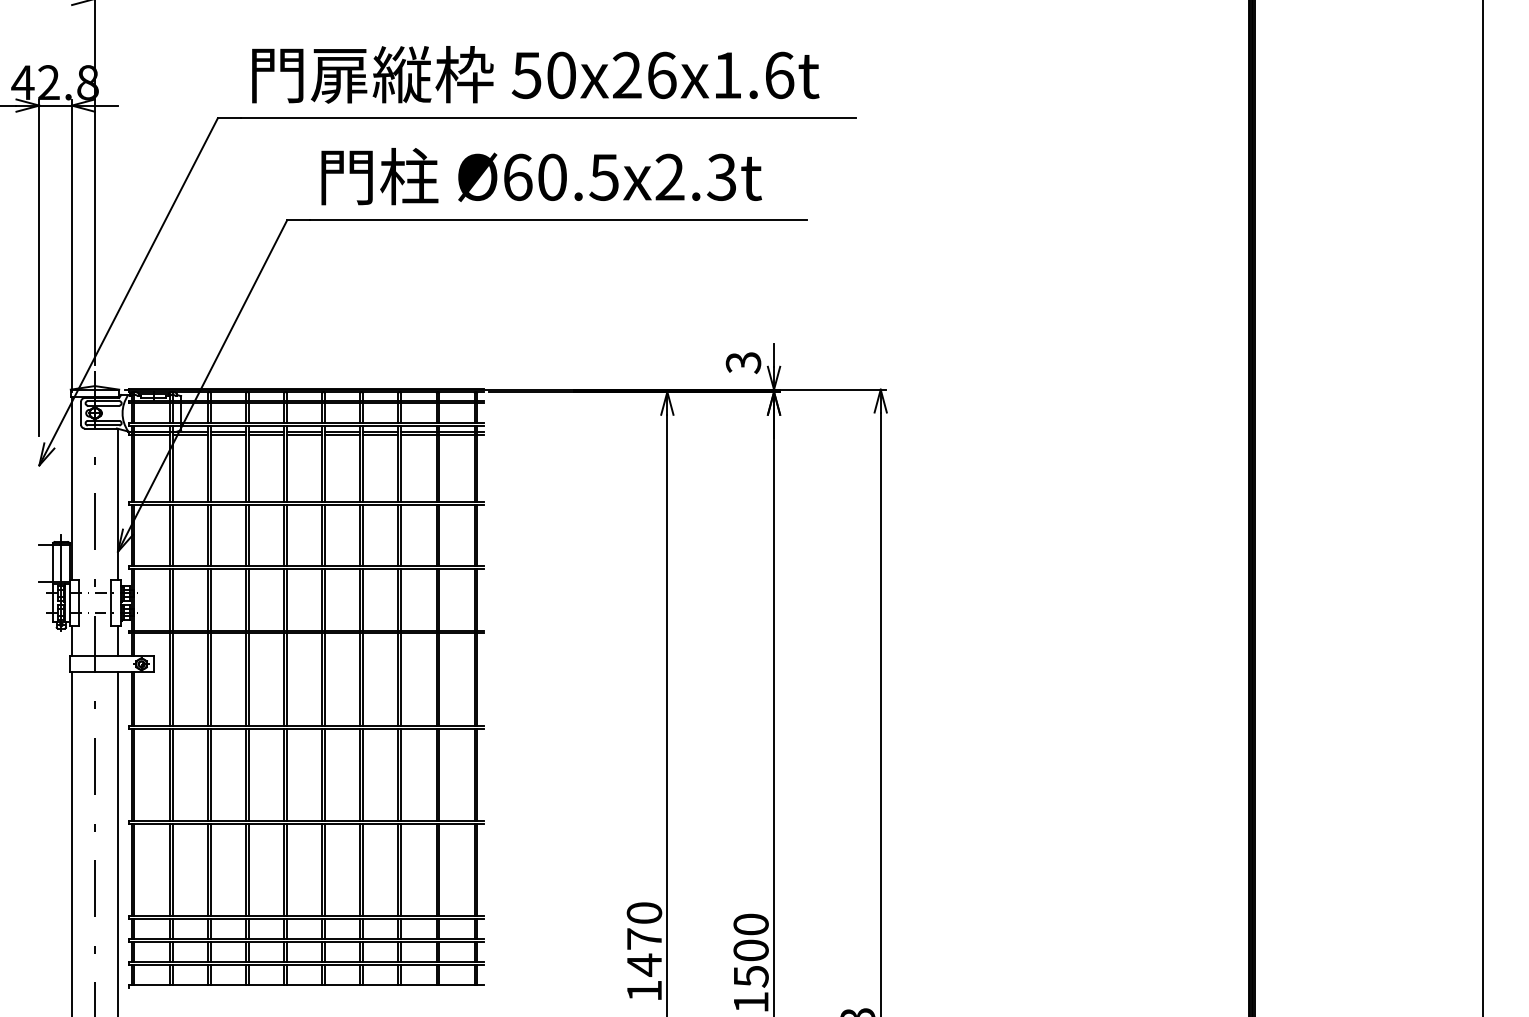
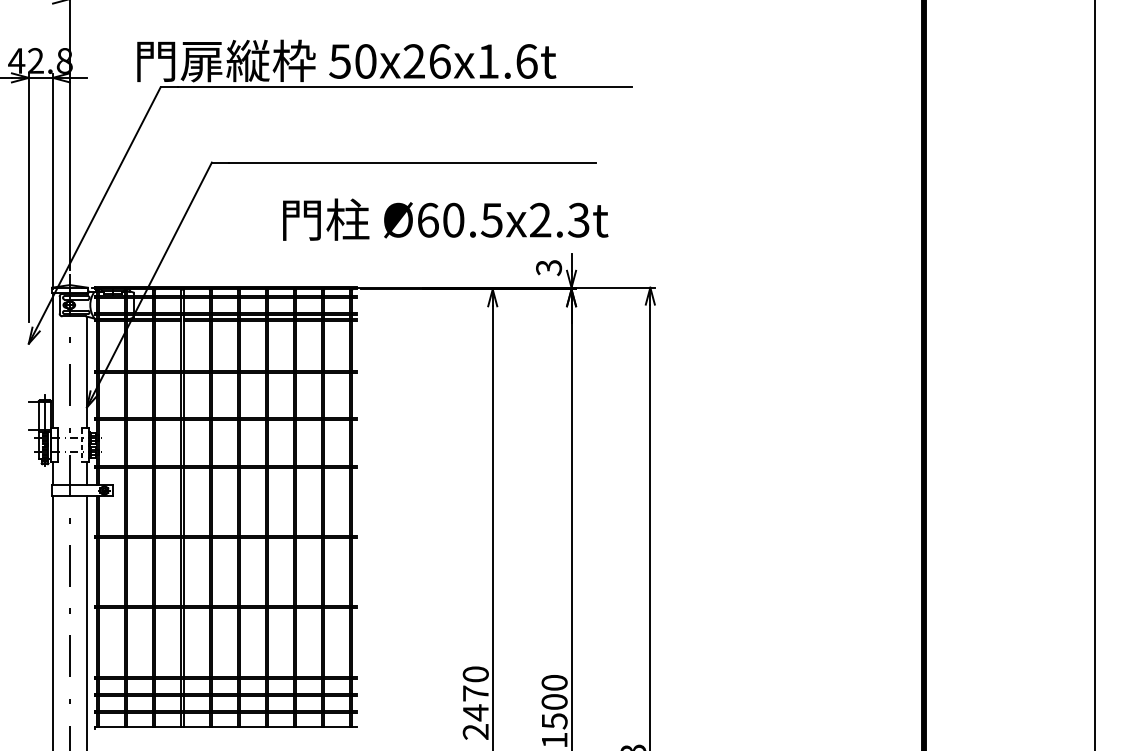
text: (535, 74) -> (346, 60), moved
text: (541, 176) -> (445, 219), moved
line: (111, 603) -> (82, 445), solid -> dashed
text: (643, 990) -> (475, 731), 1470 -> 2470

